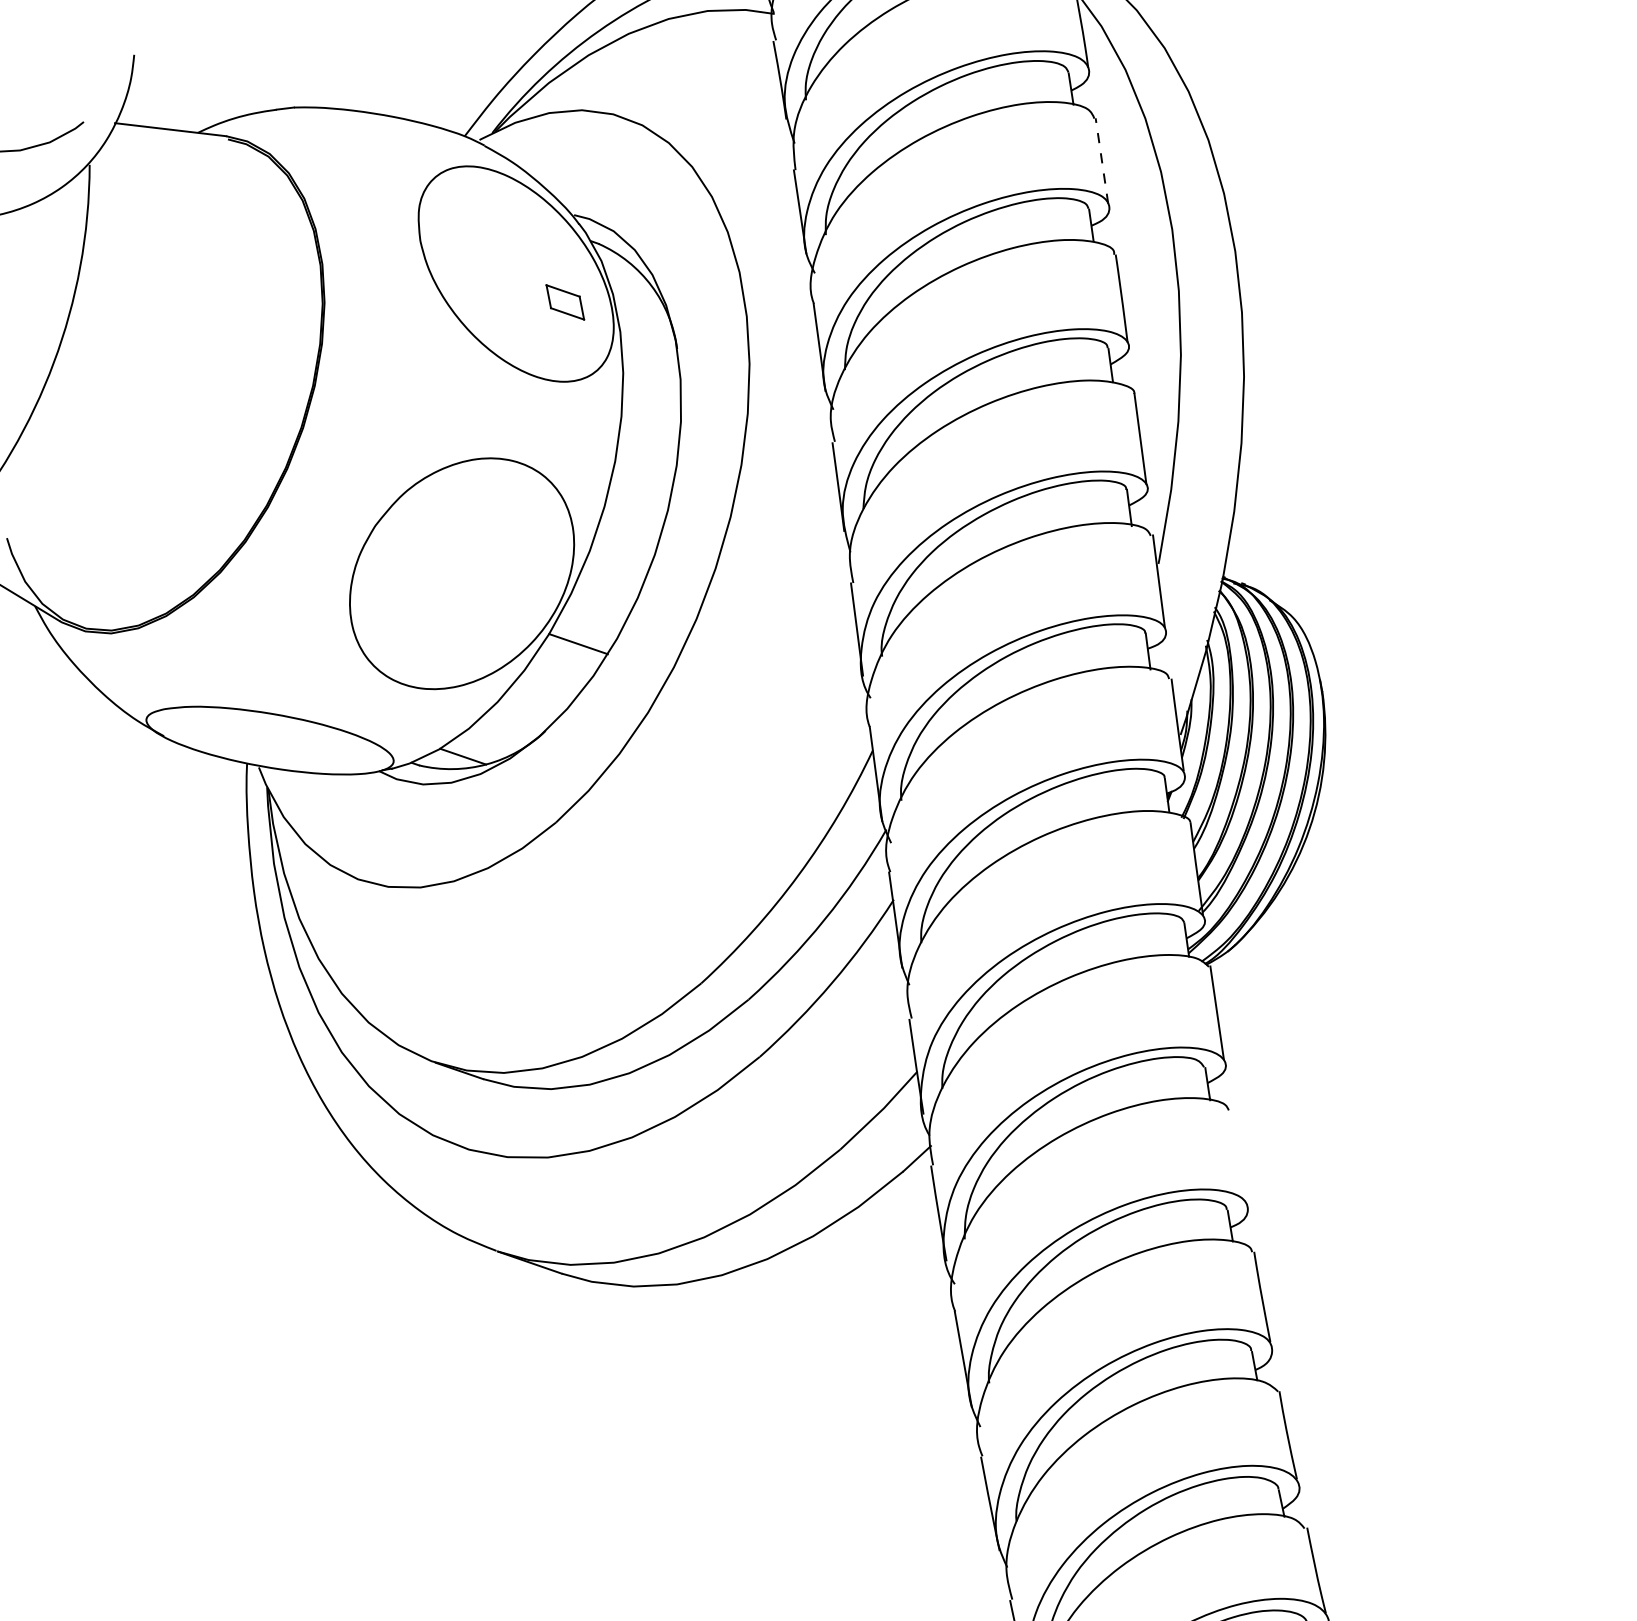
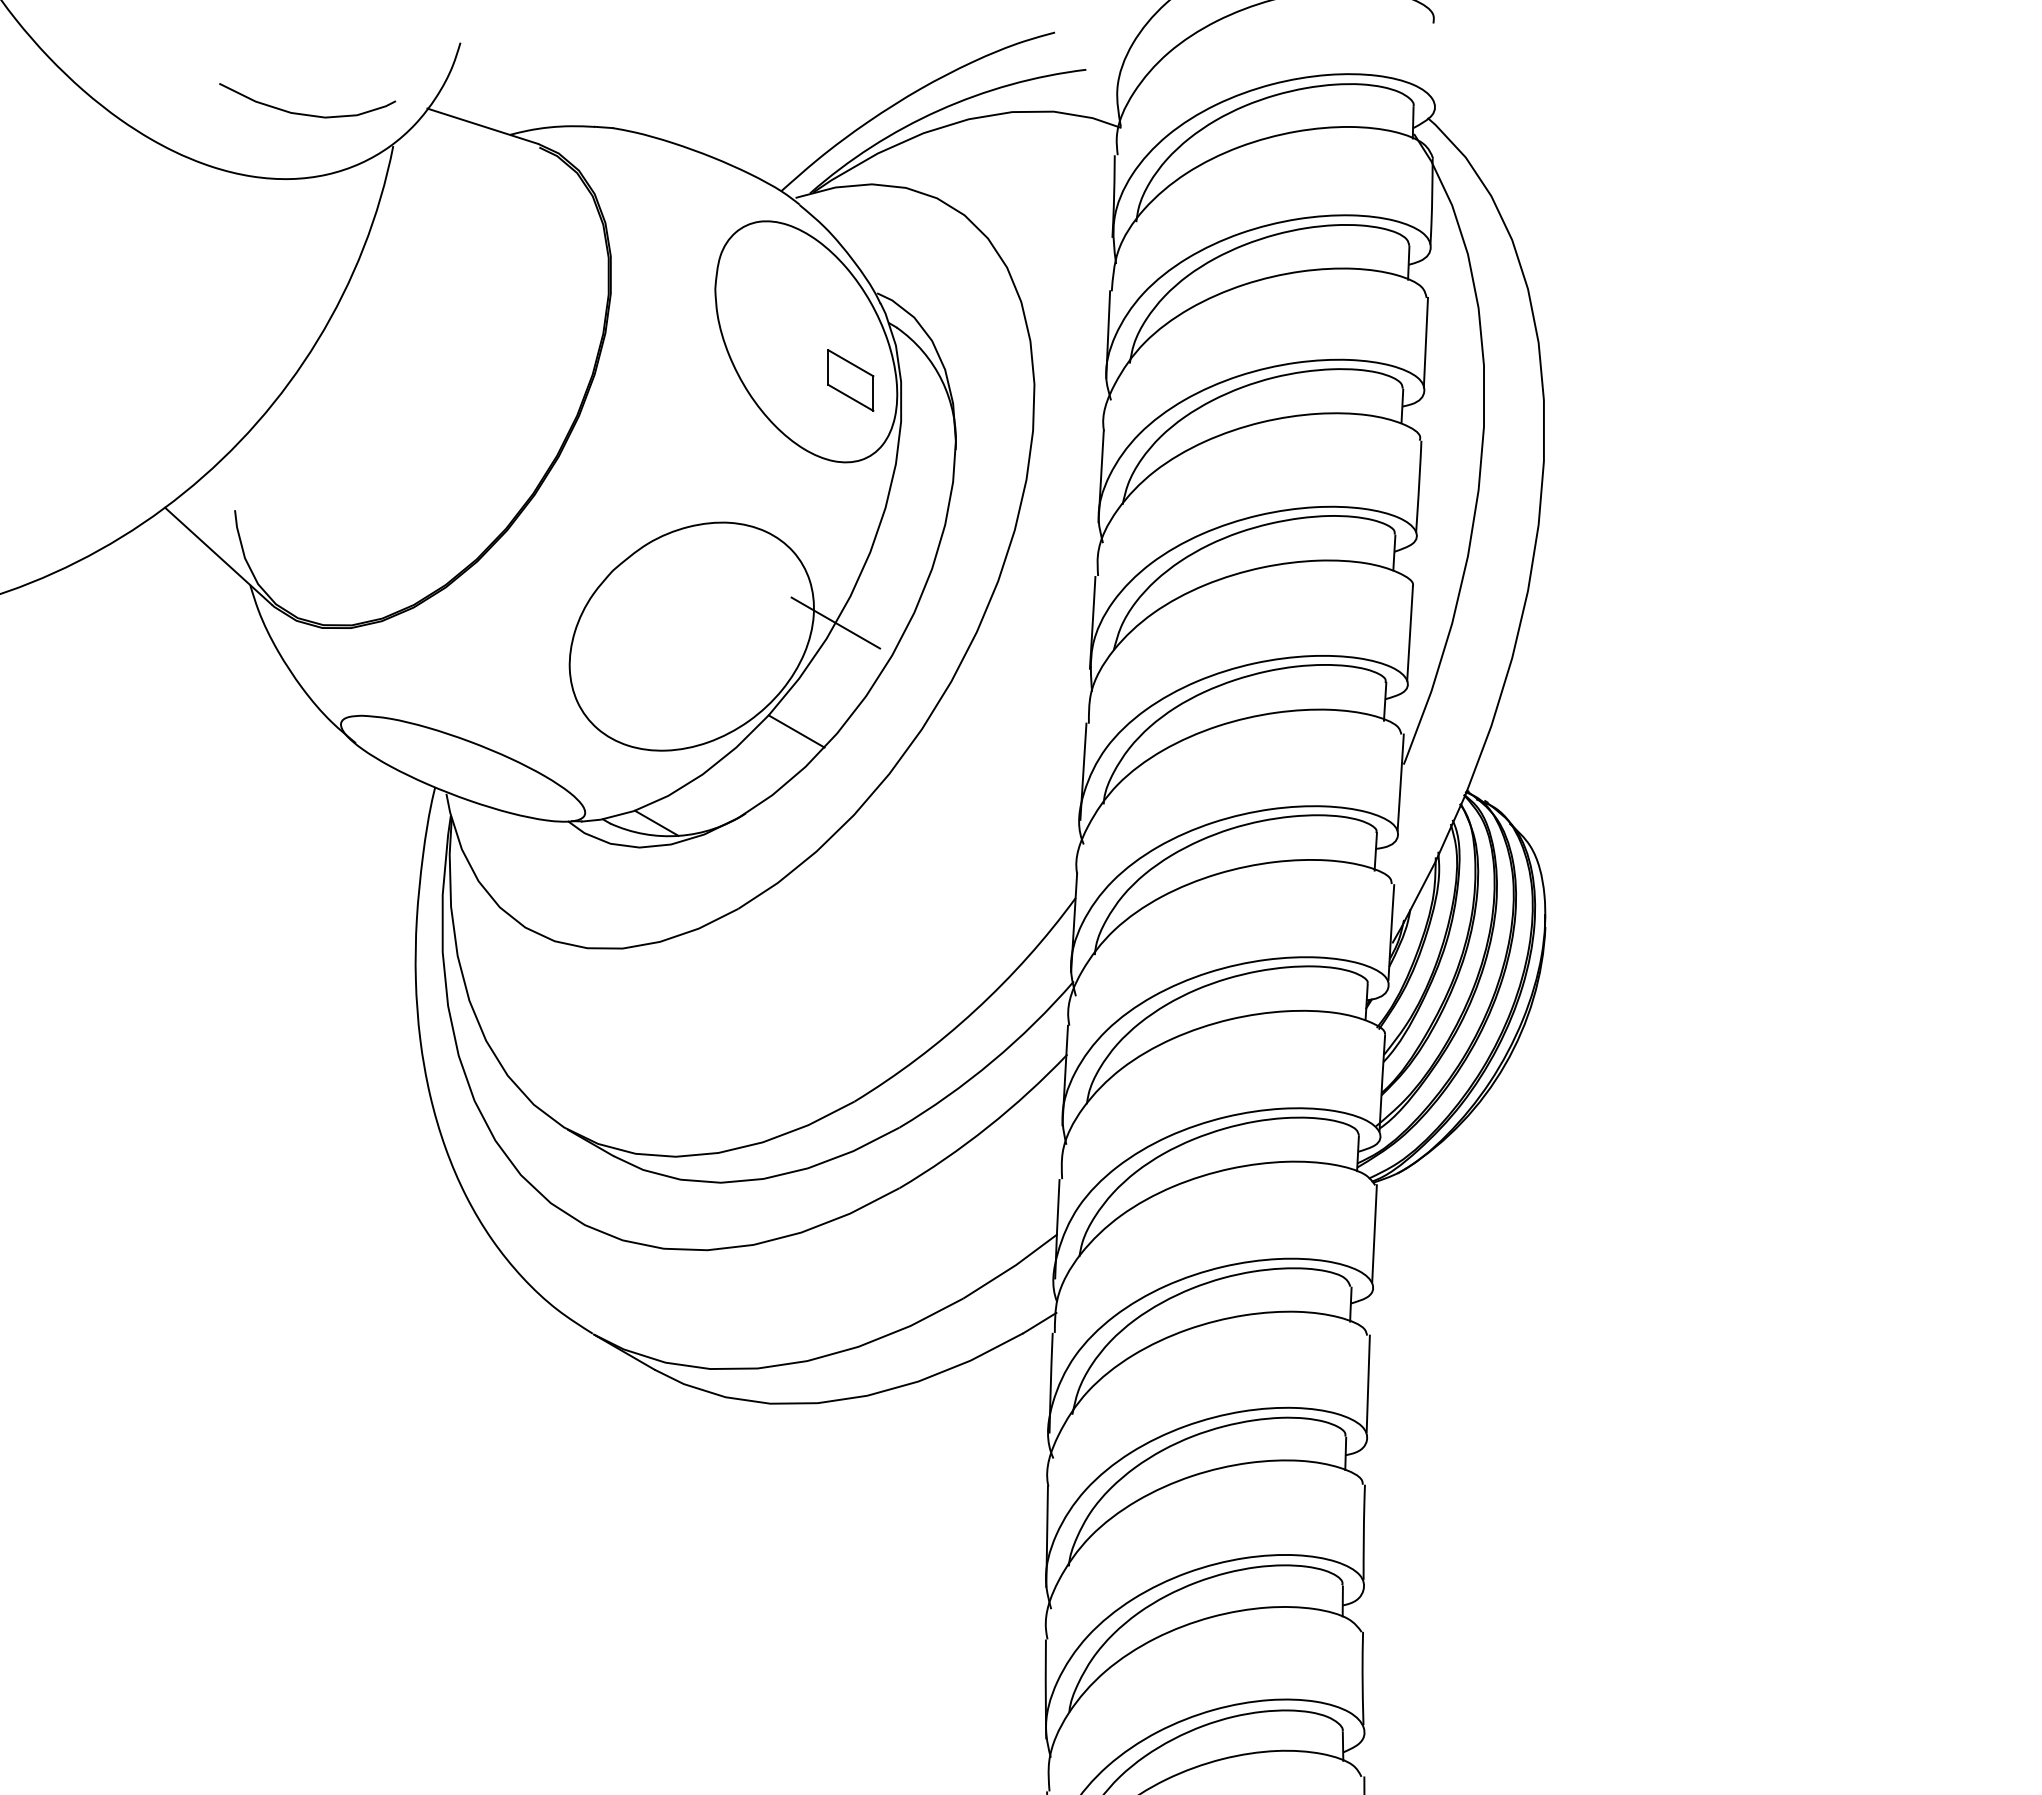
line: (1101, 160) -> (1425, 342), dashed -> solid
part: (564, 302) -> (850, 380), size x1.43
line: (595, 534) -> (835, 623), added
line: (1237, 1155) -> (1367, 1383), added

